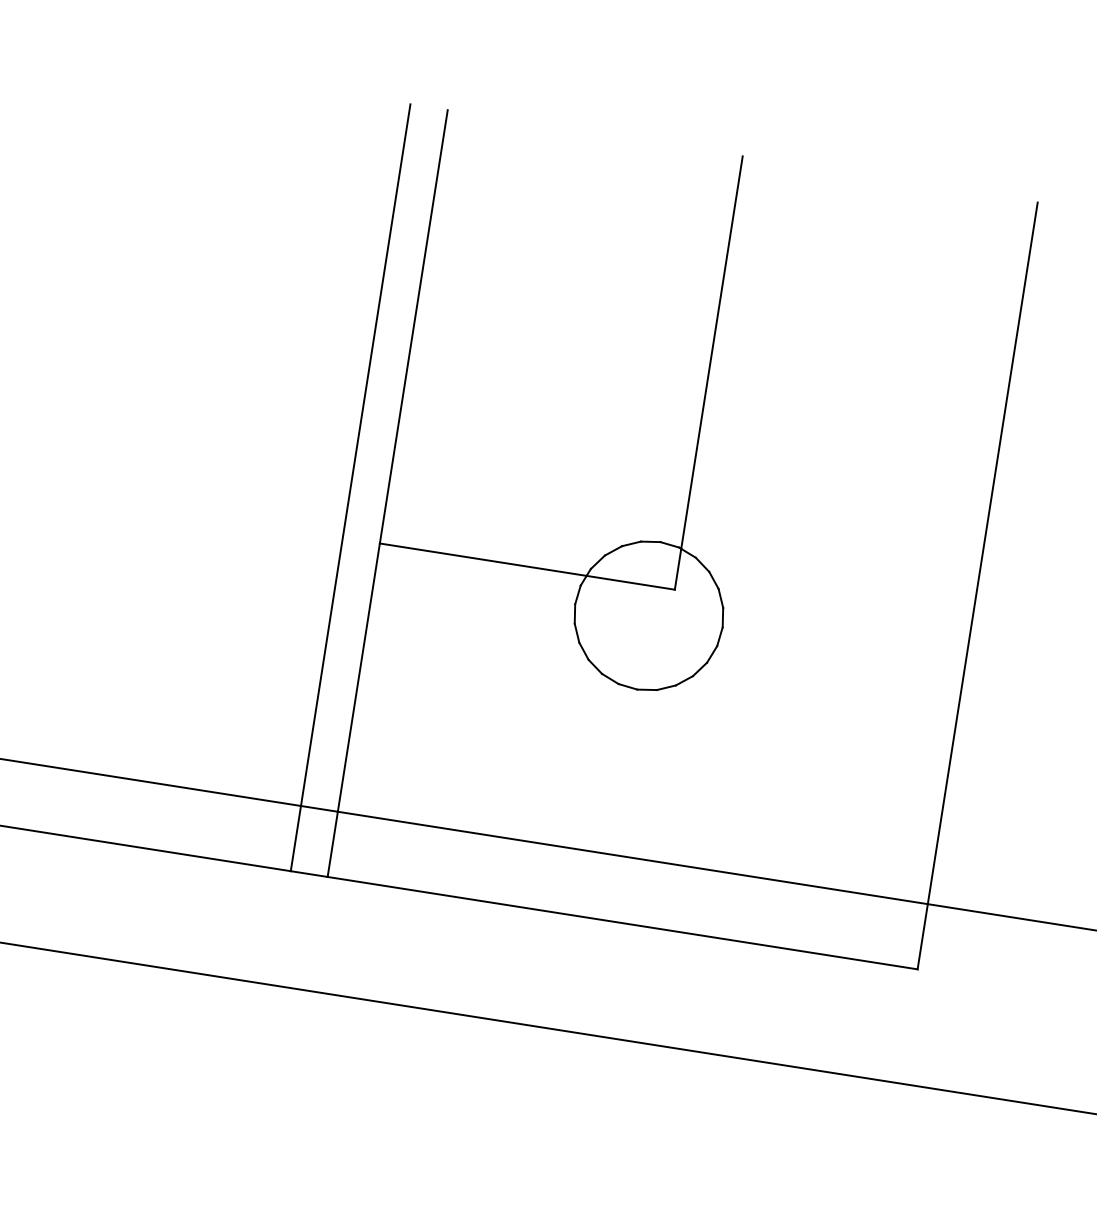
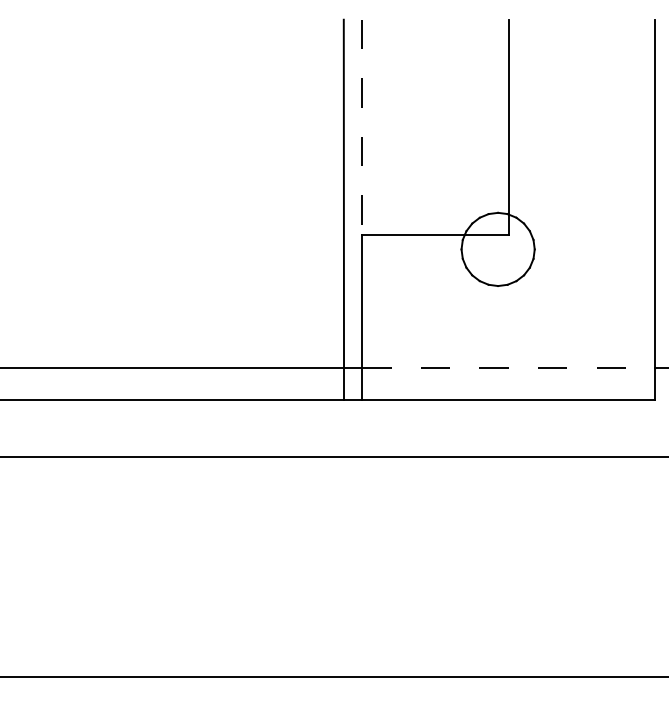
line: (414, 327) -> (362, 127), solid -> dashed
line: (634, 857) -> (509, 367), solid -> dashed

